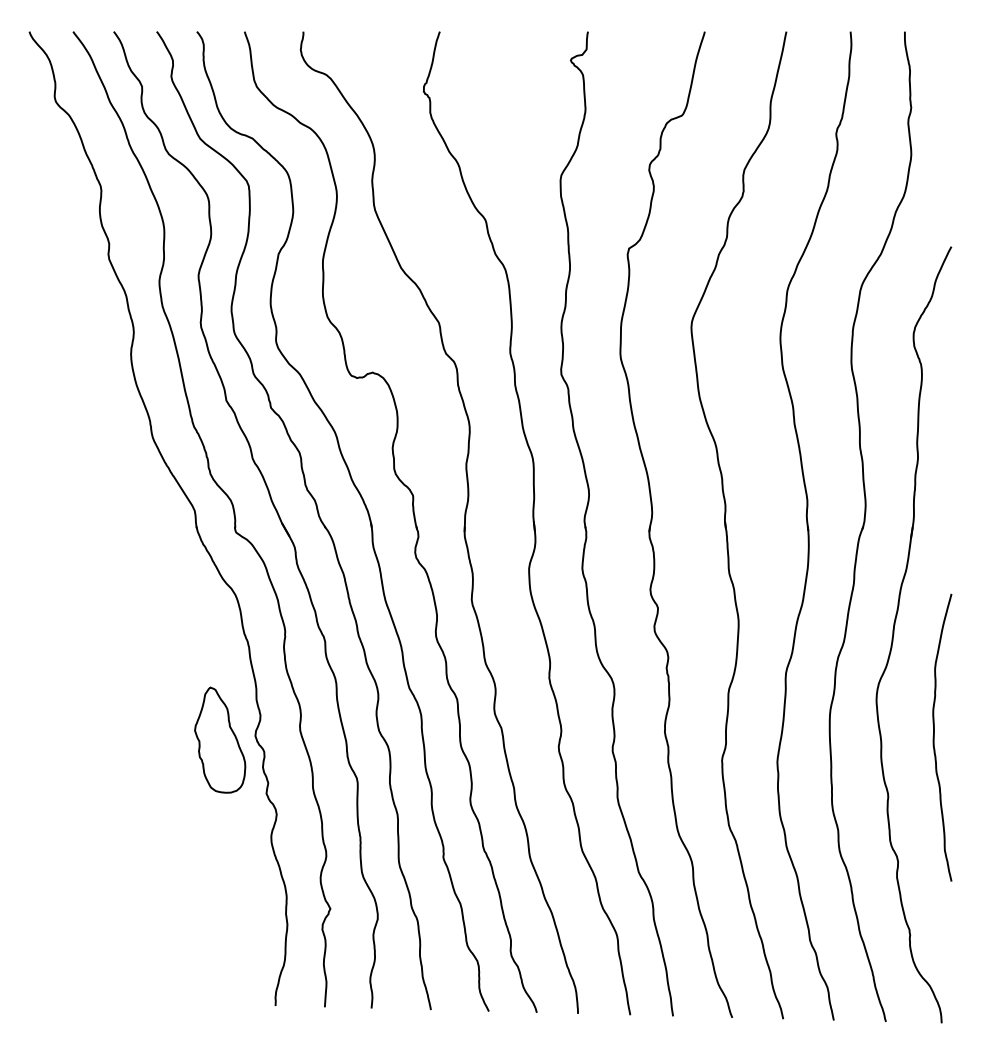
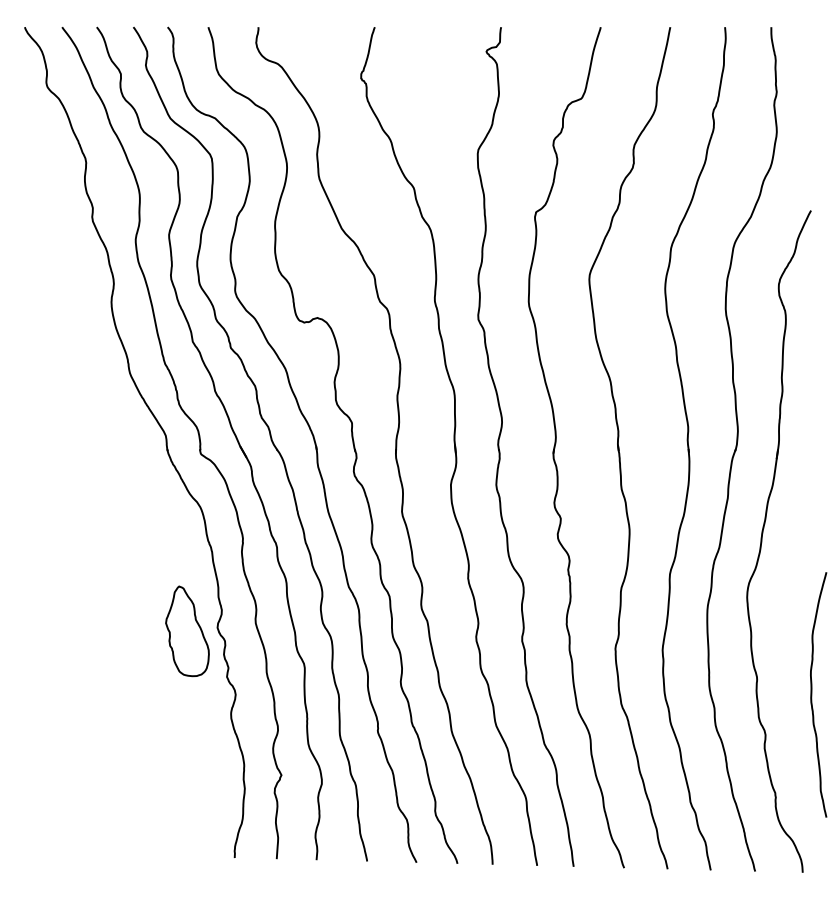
curve: (934, 737) -> (811, 694), moved

